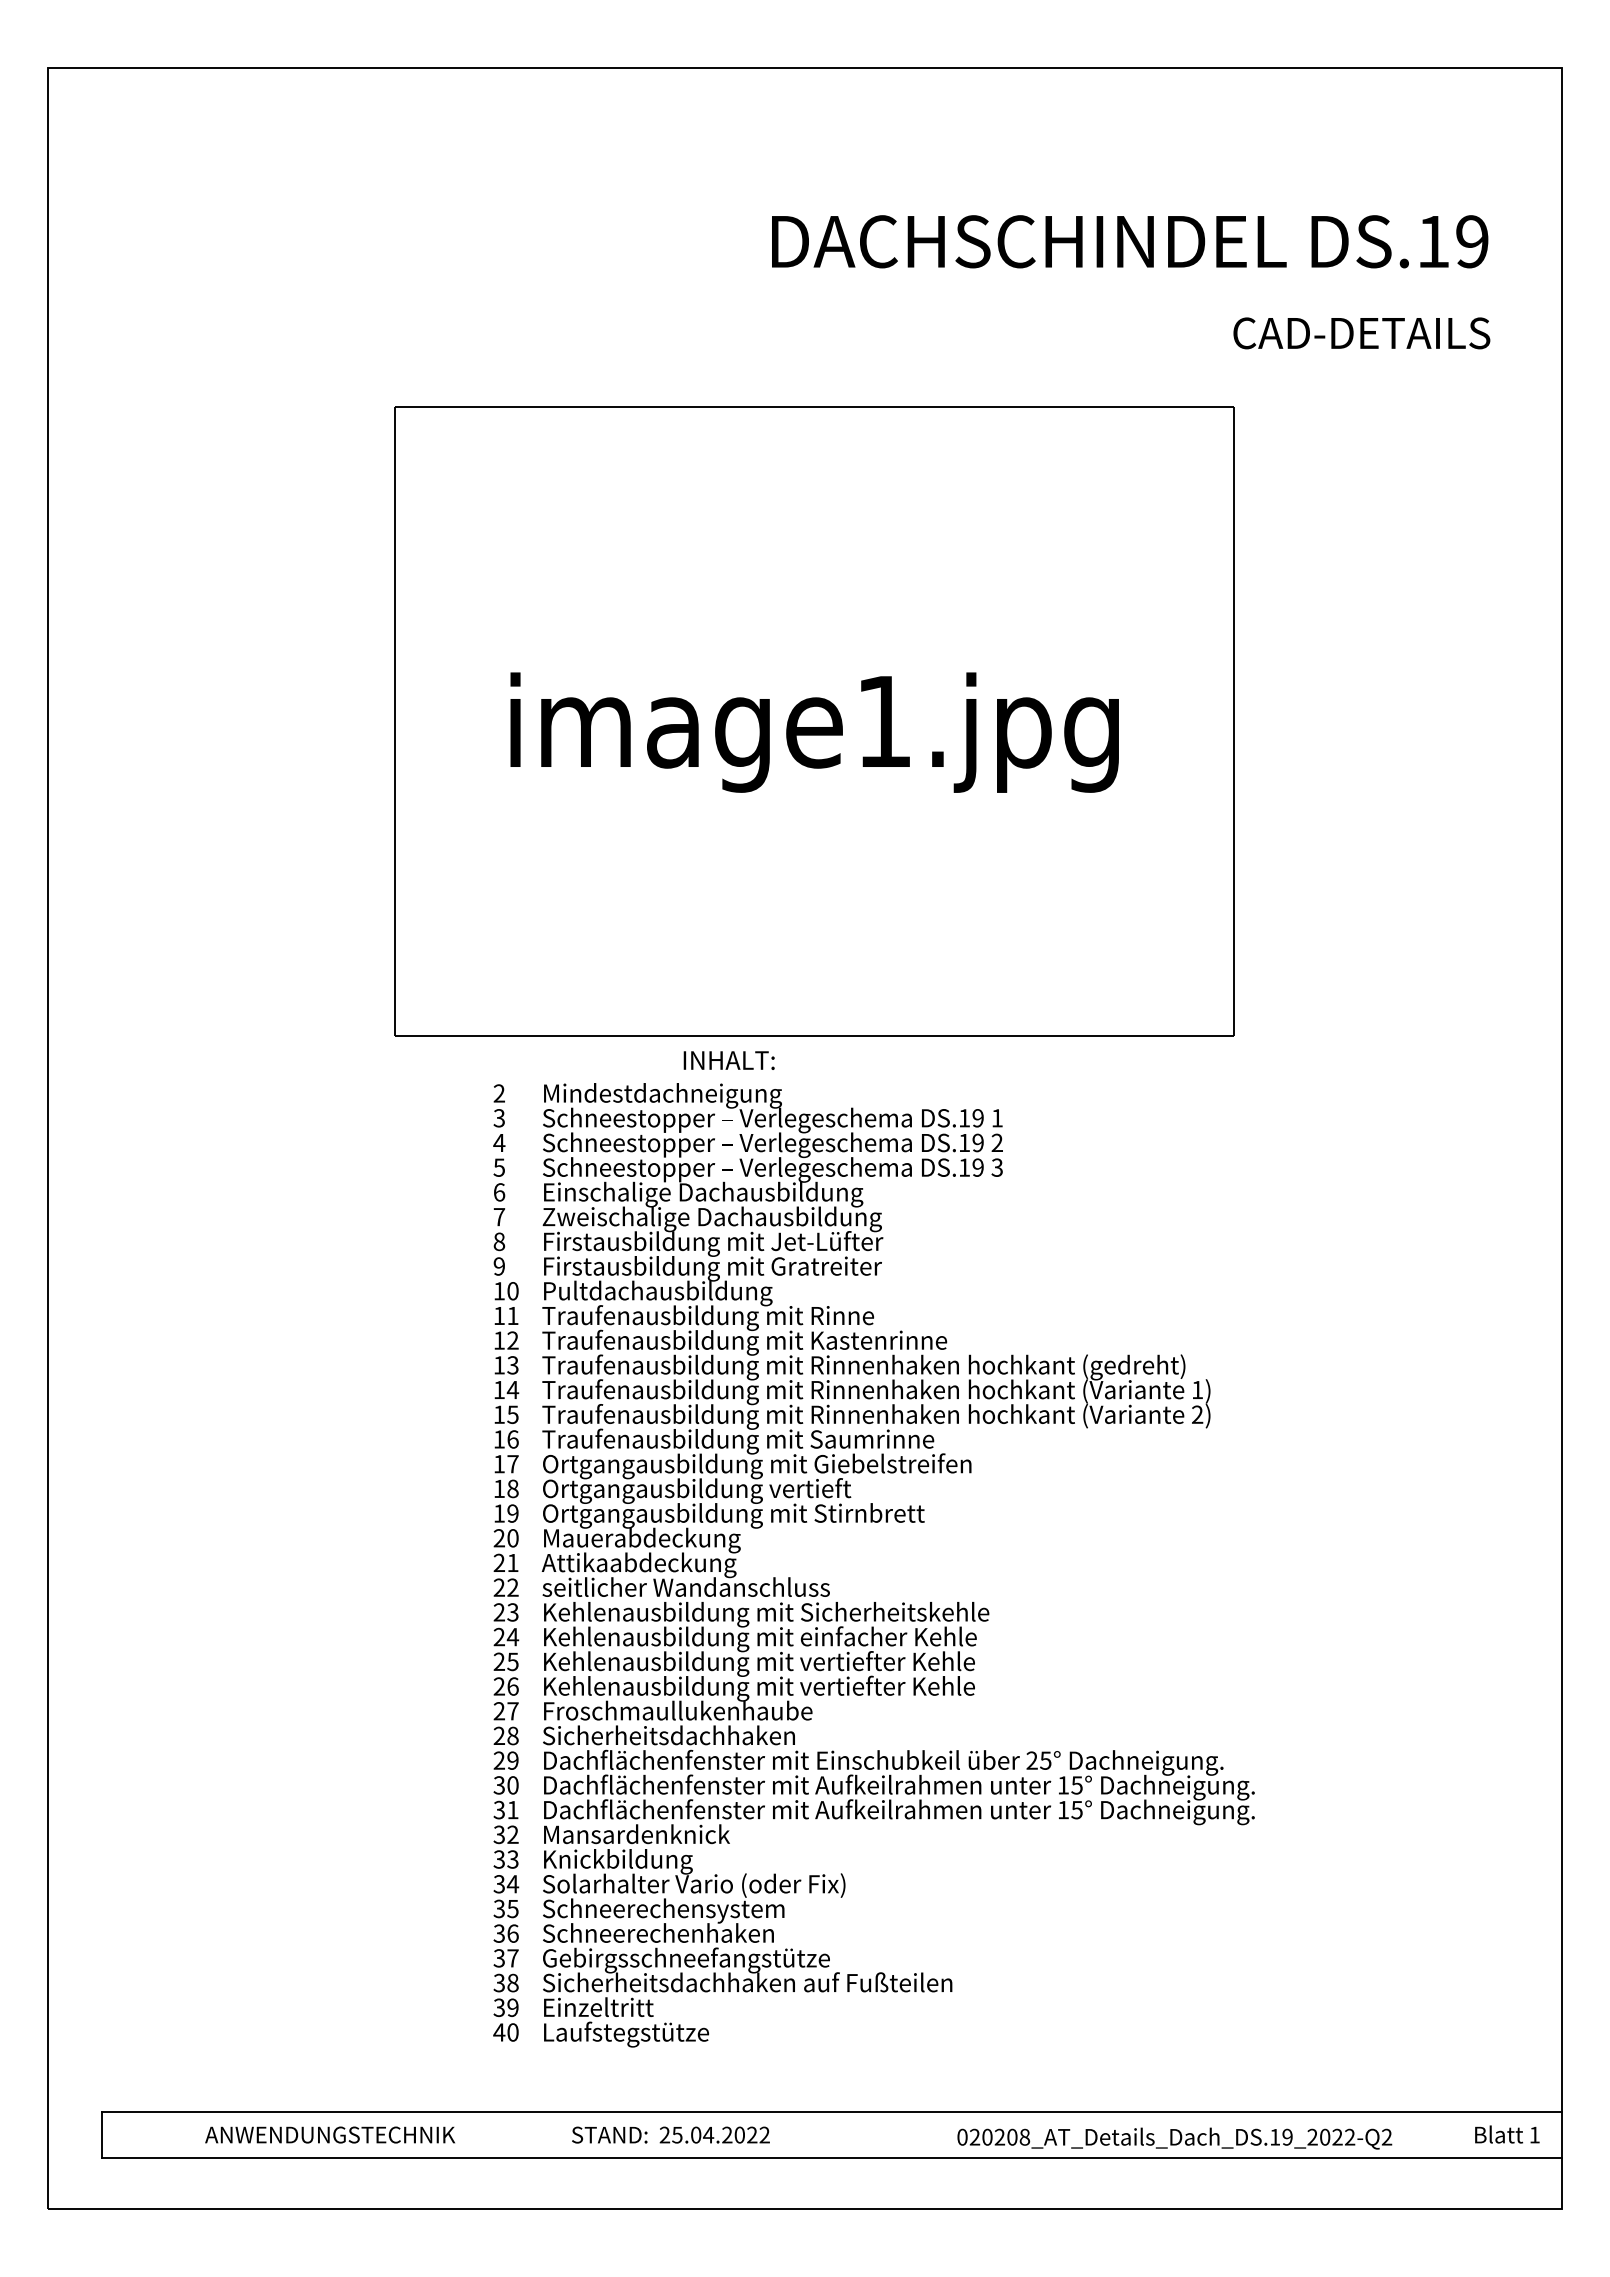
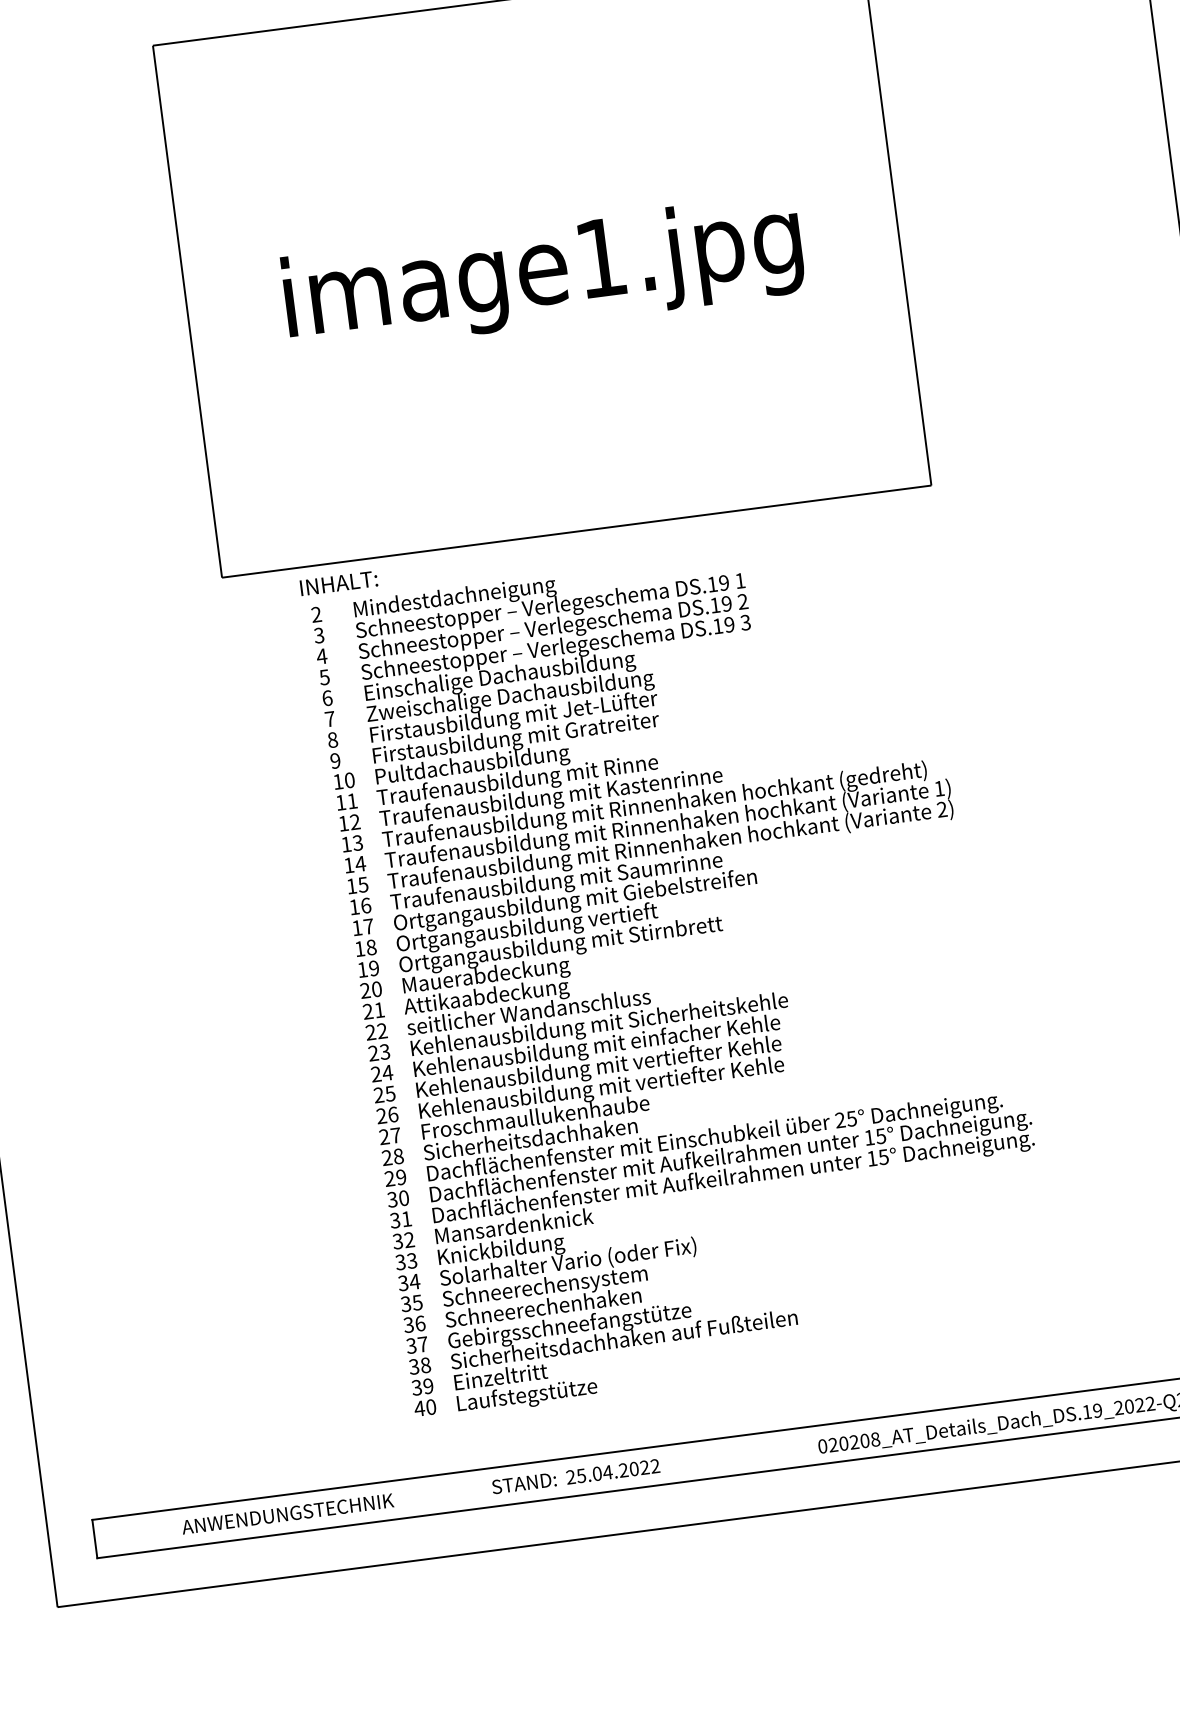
text: (728, 1060) -> (338, 583), moved

